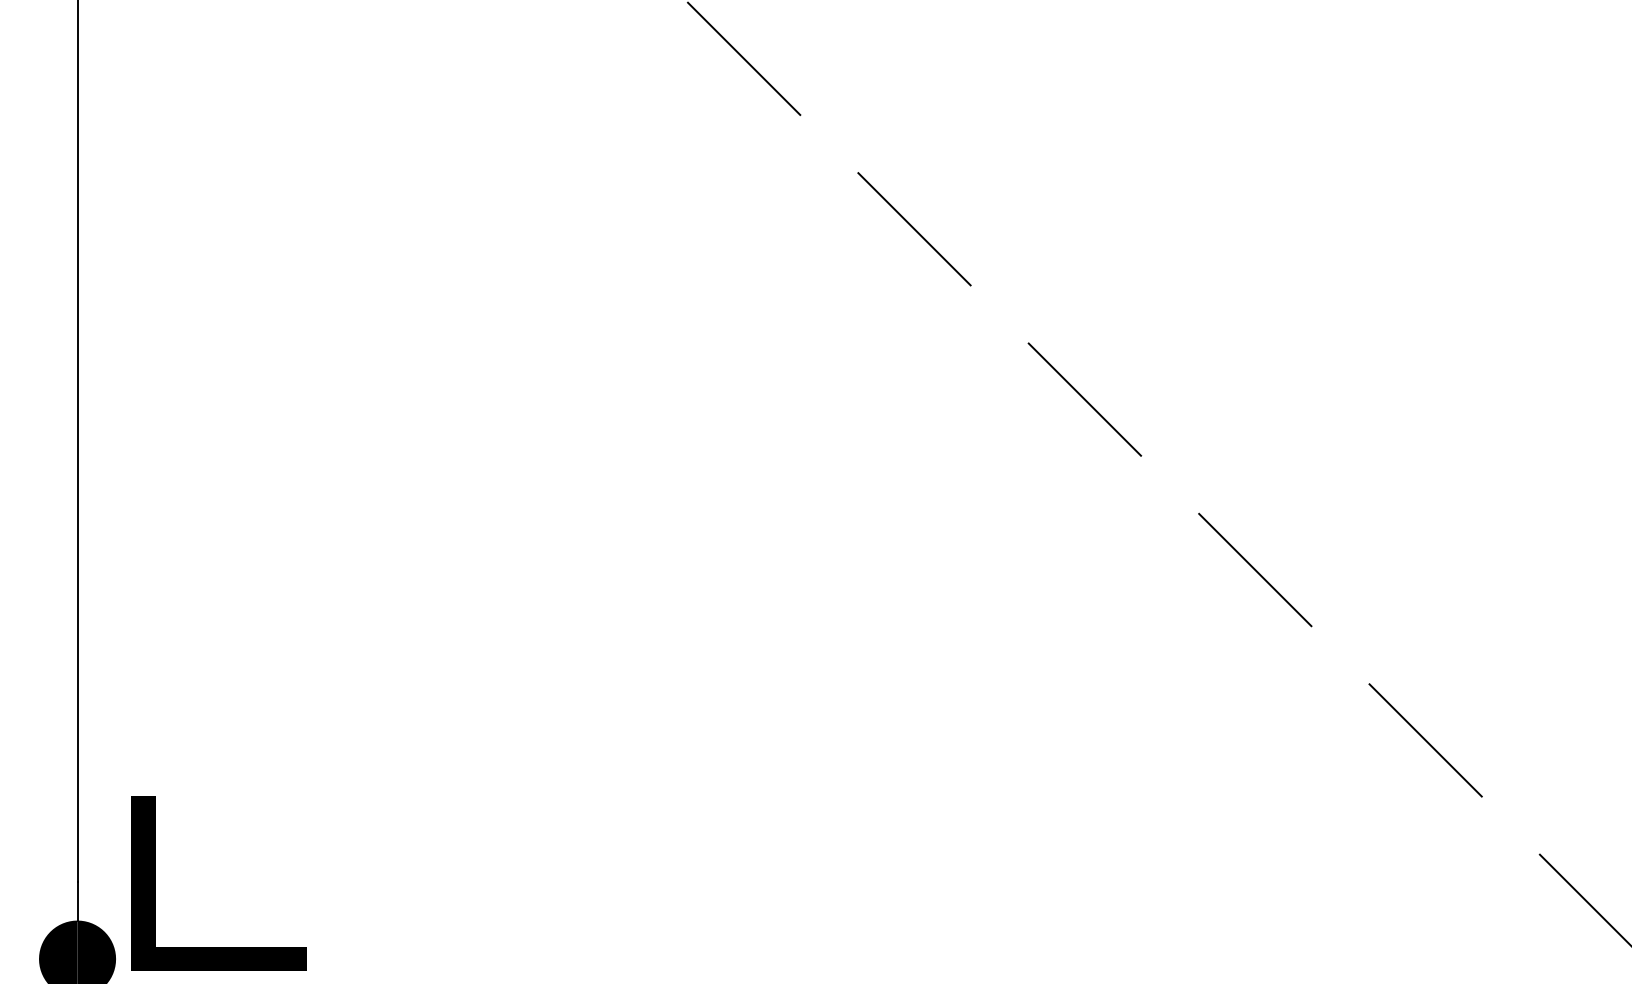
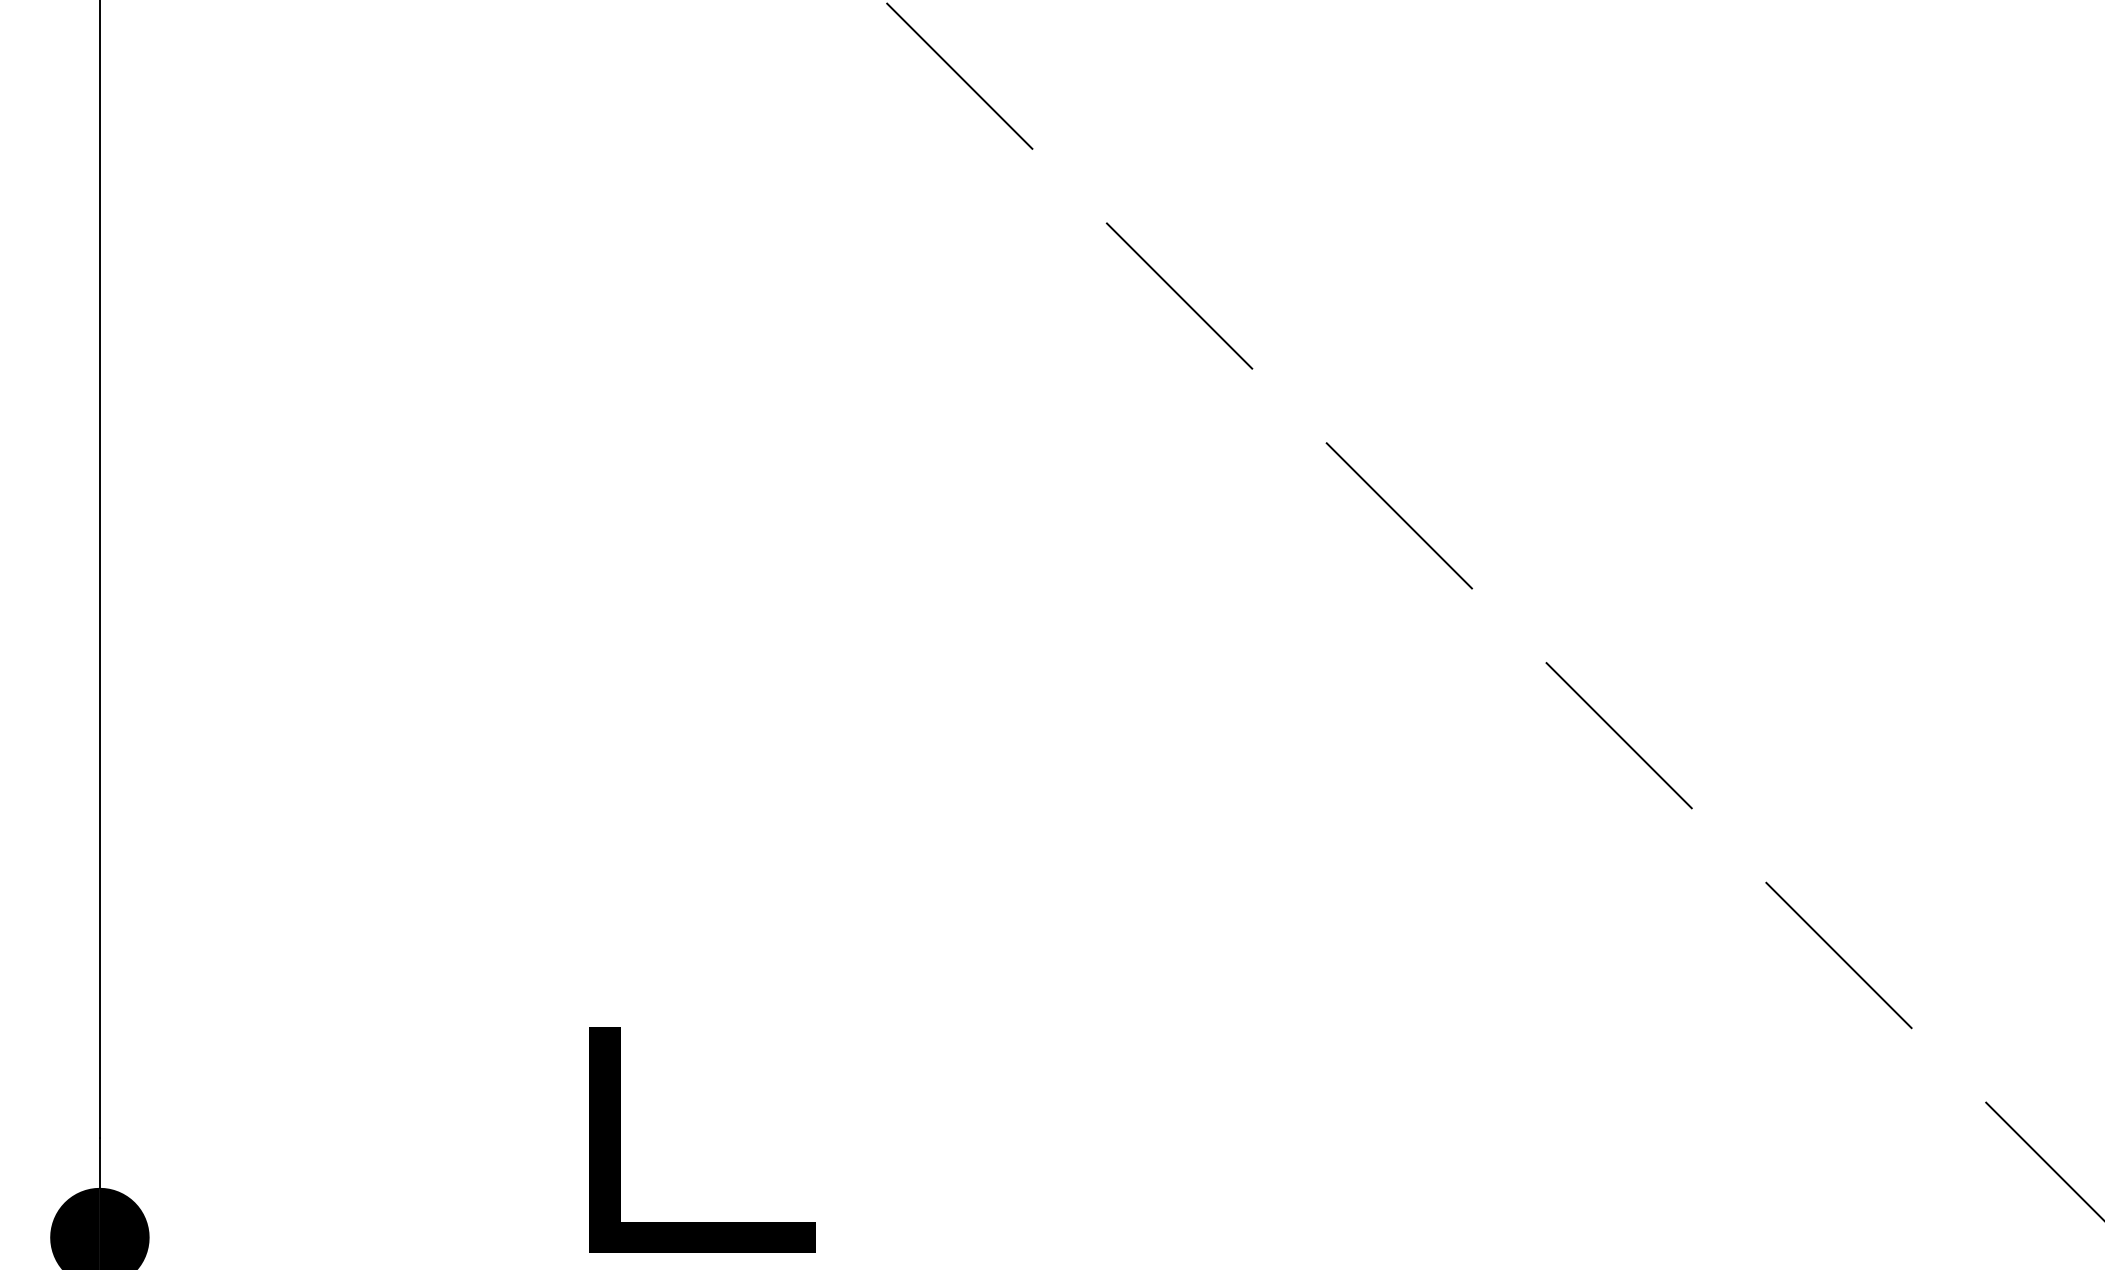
line: (155, 883) -> (620, 1139), moved

